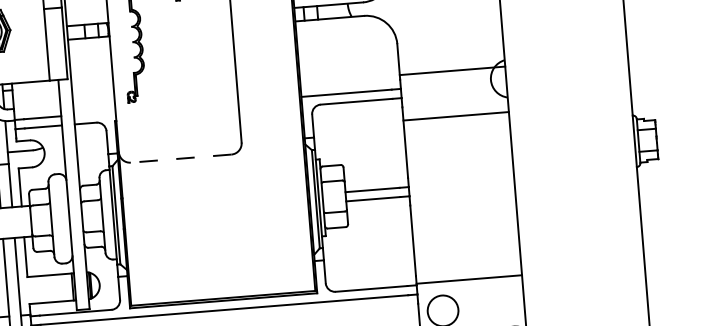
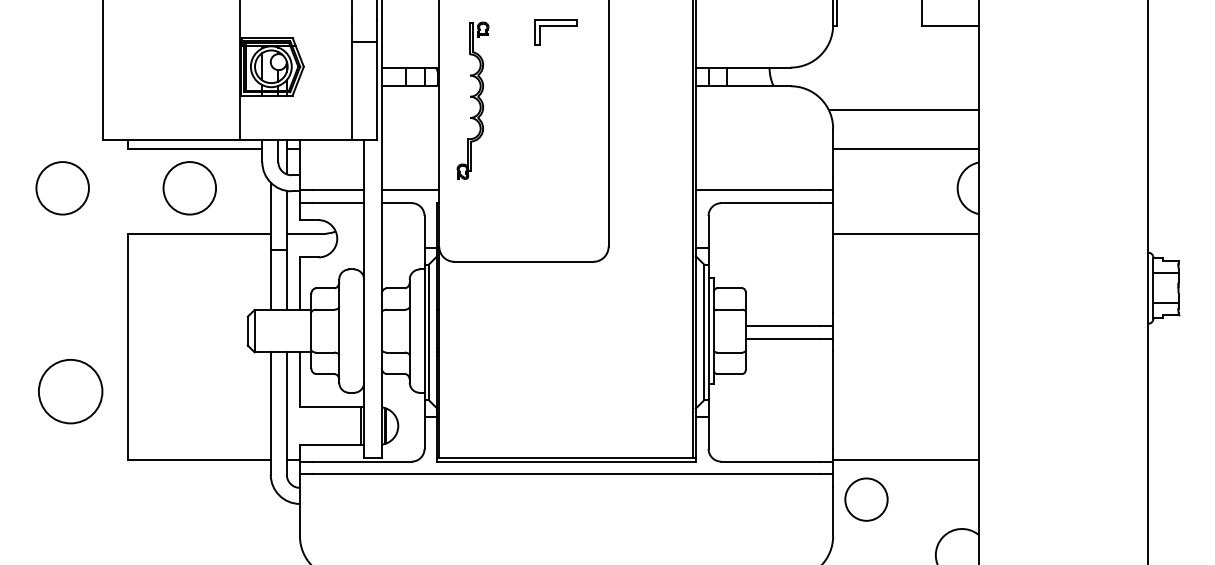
line: (447, 26) -> (903, 110), added
line: (452, 70) -> (905, 149), moved
line: (94, 113) -> (410, 190), added
line: (180, 158) -> (523, 261), dashed -> solid

